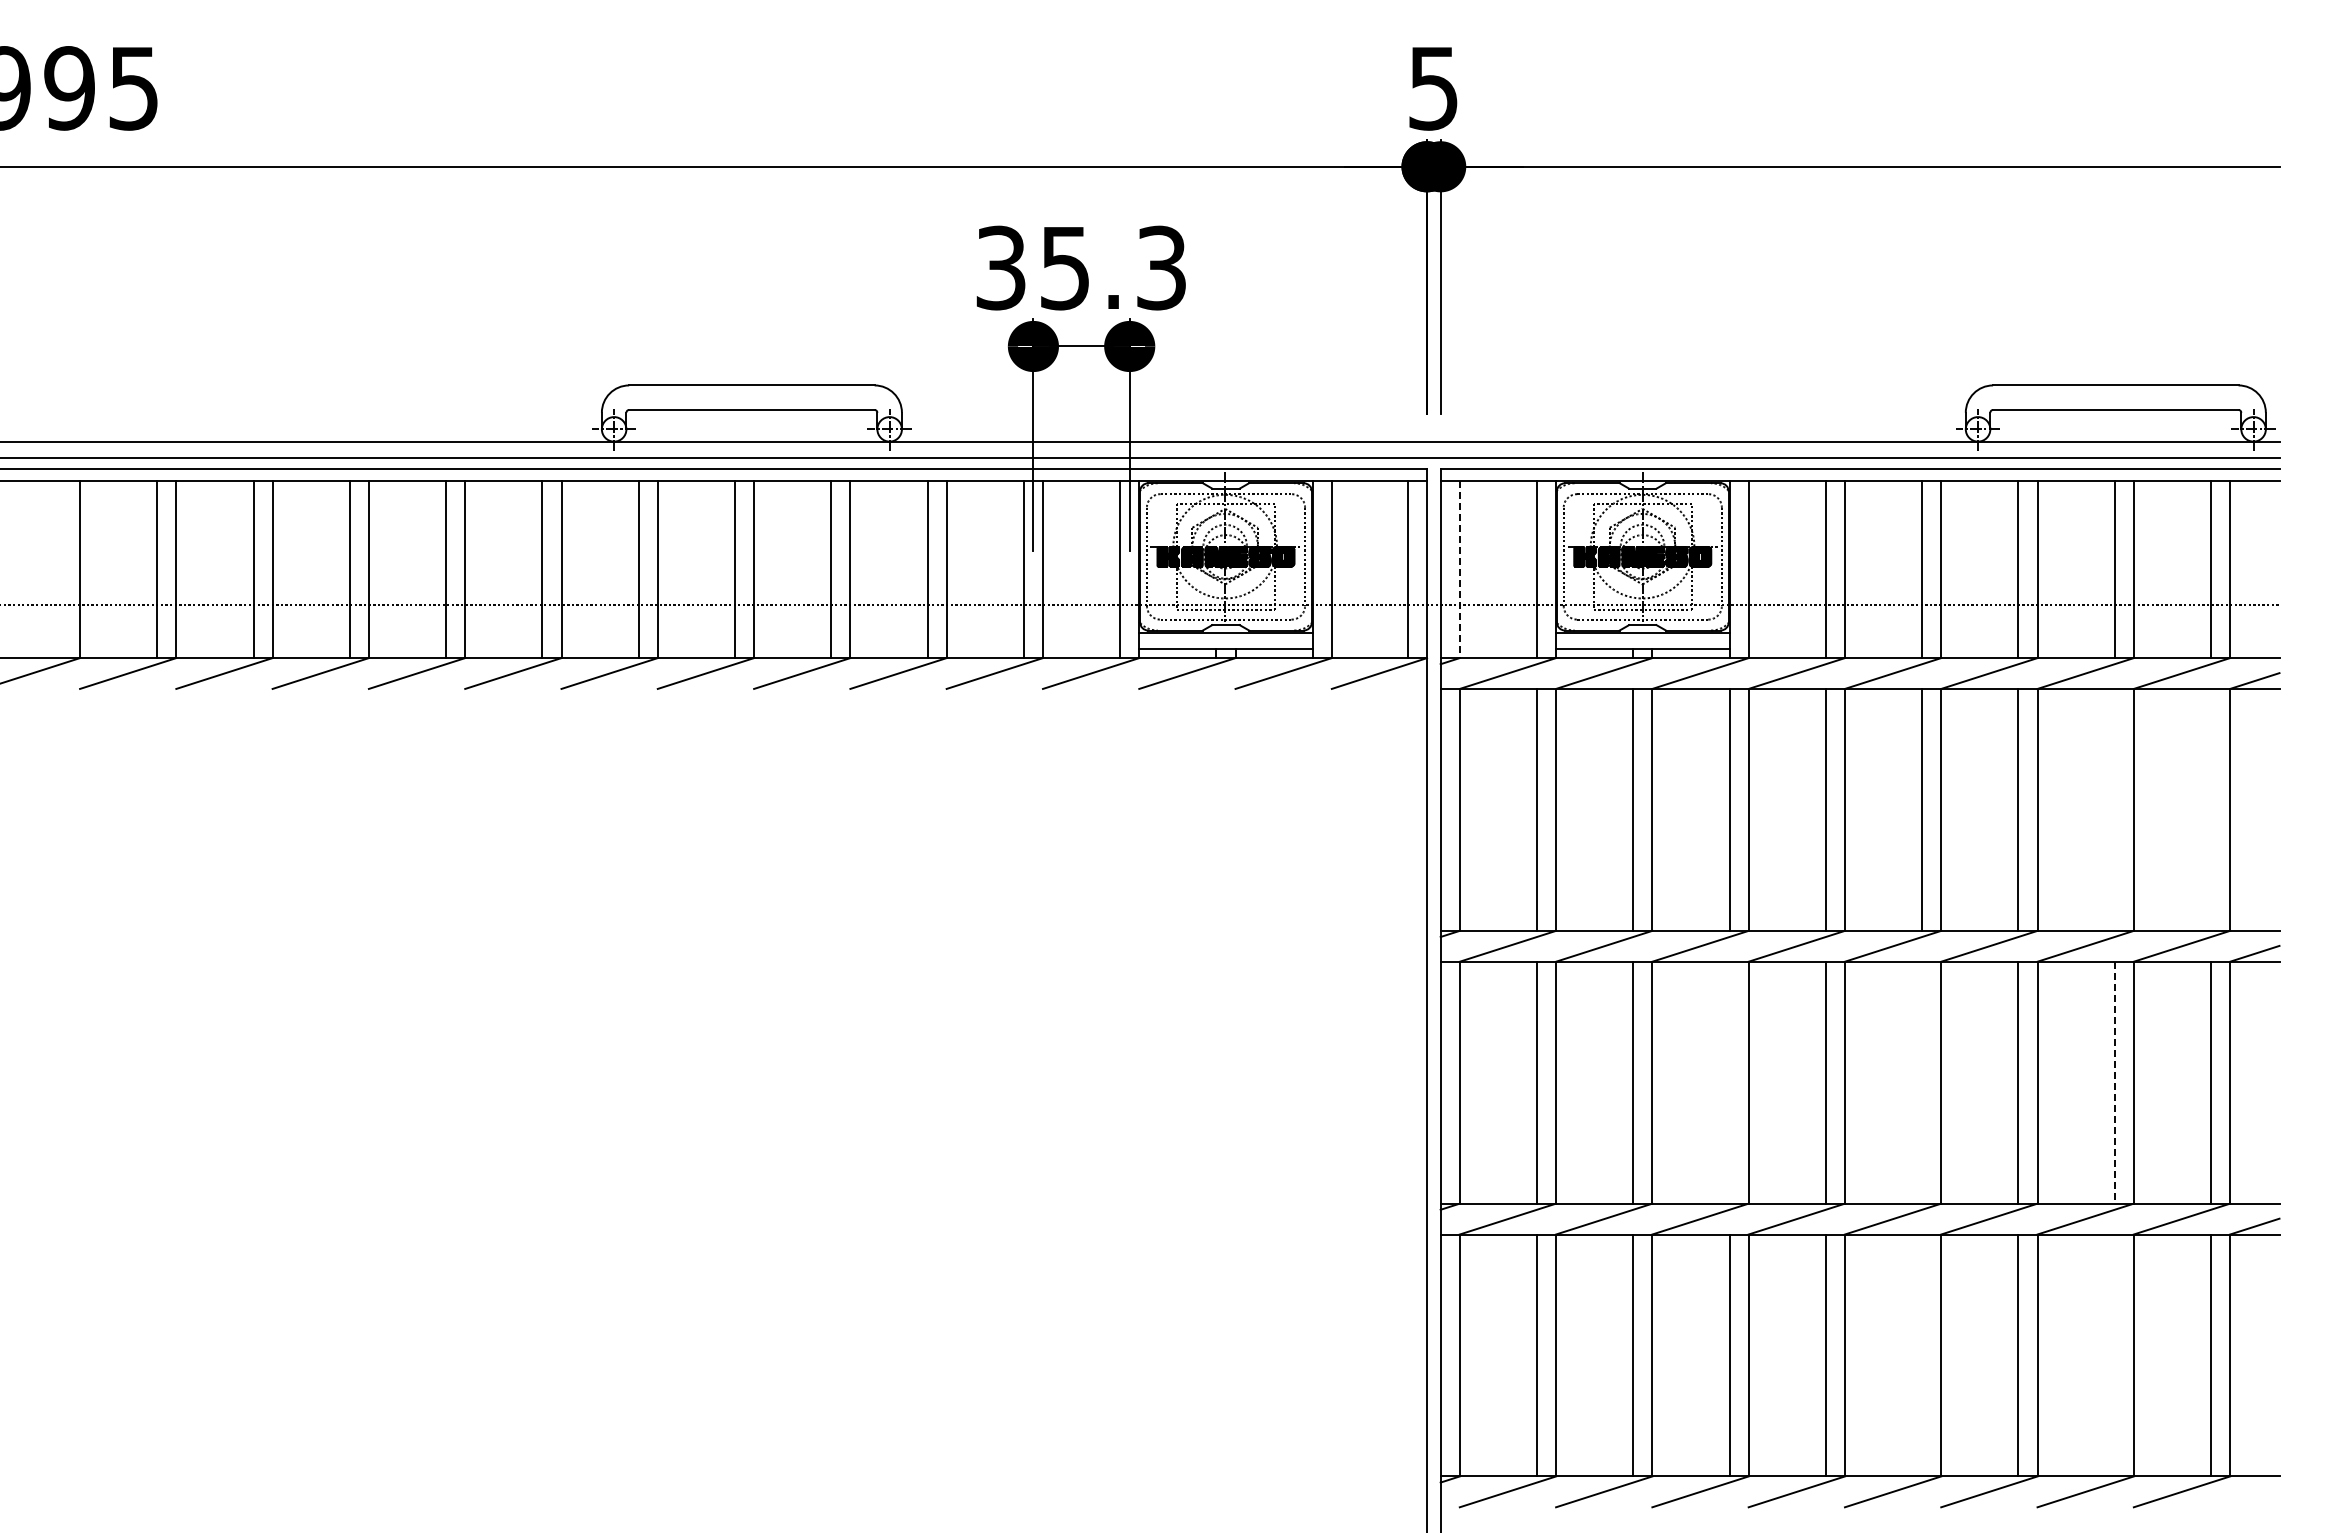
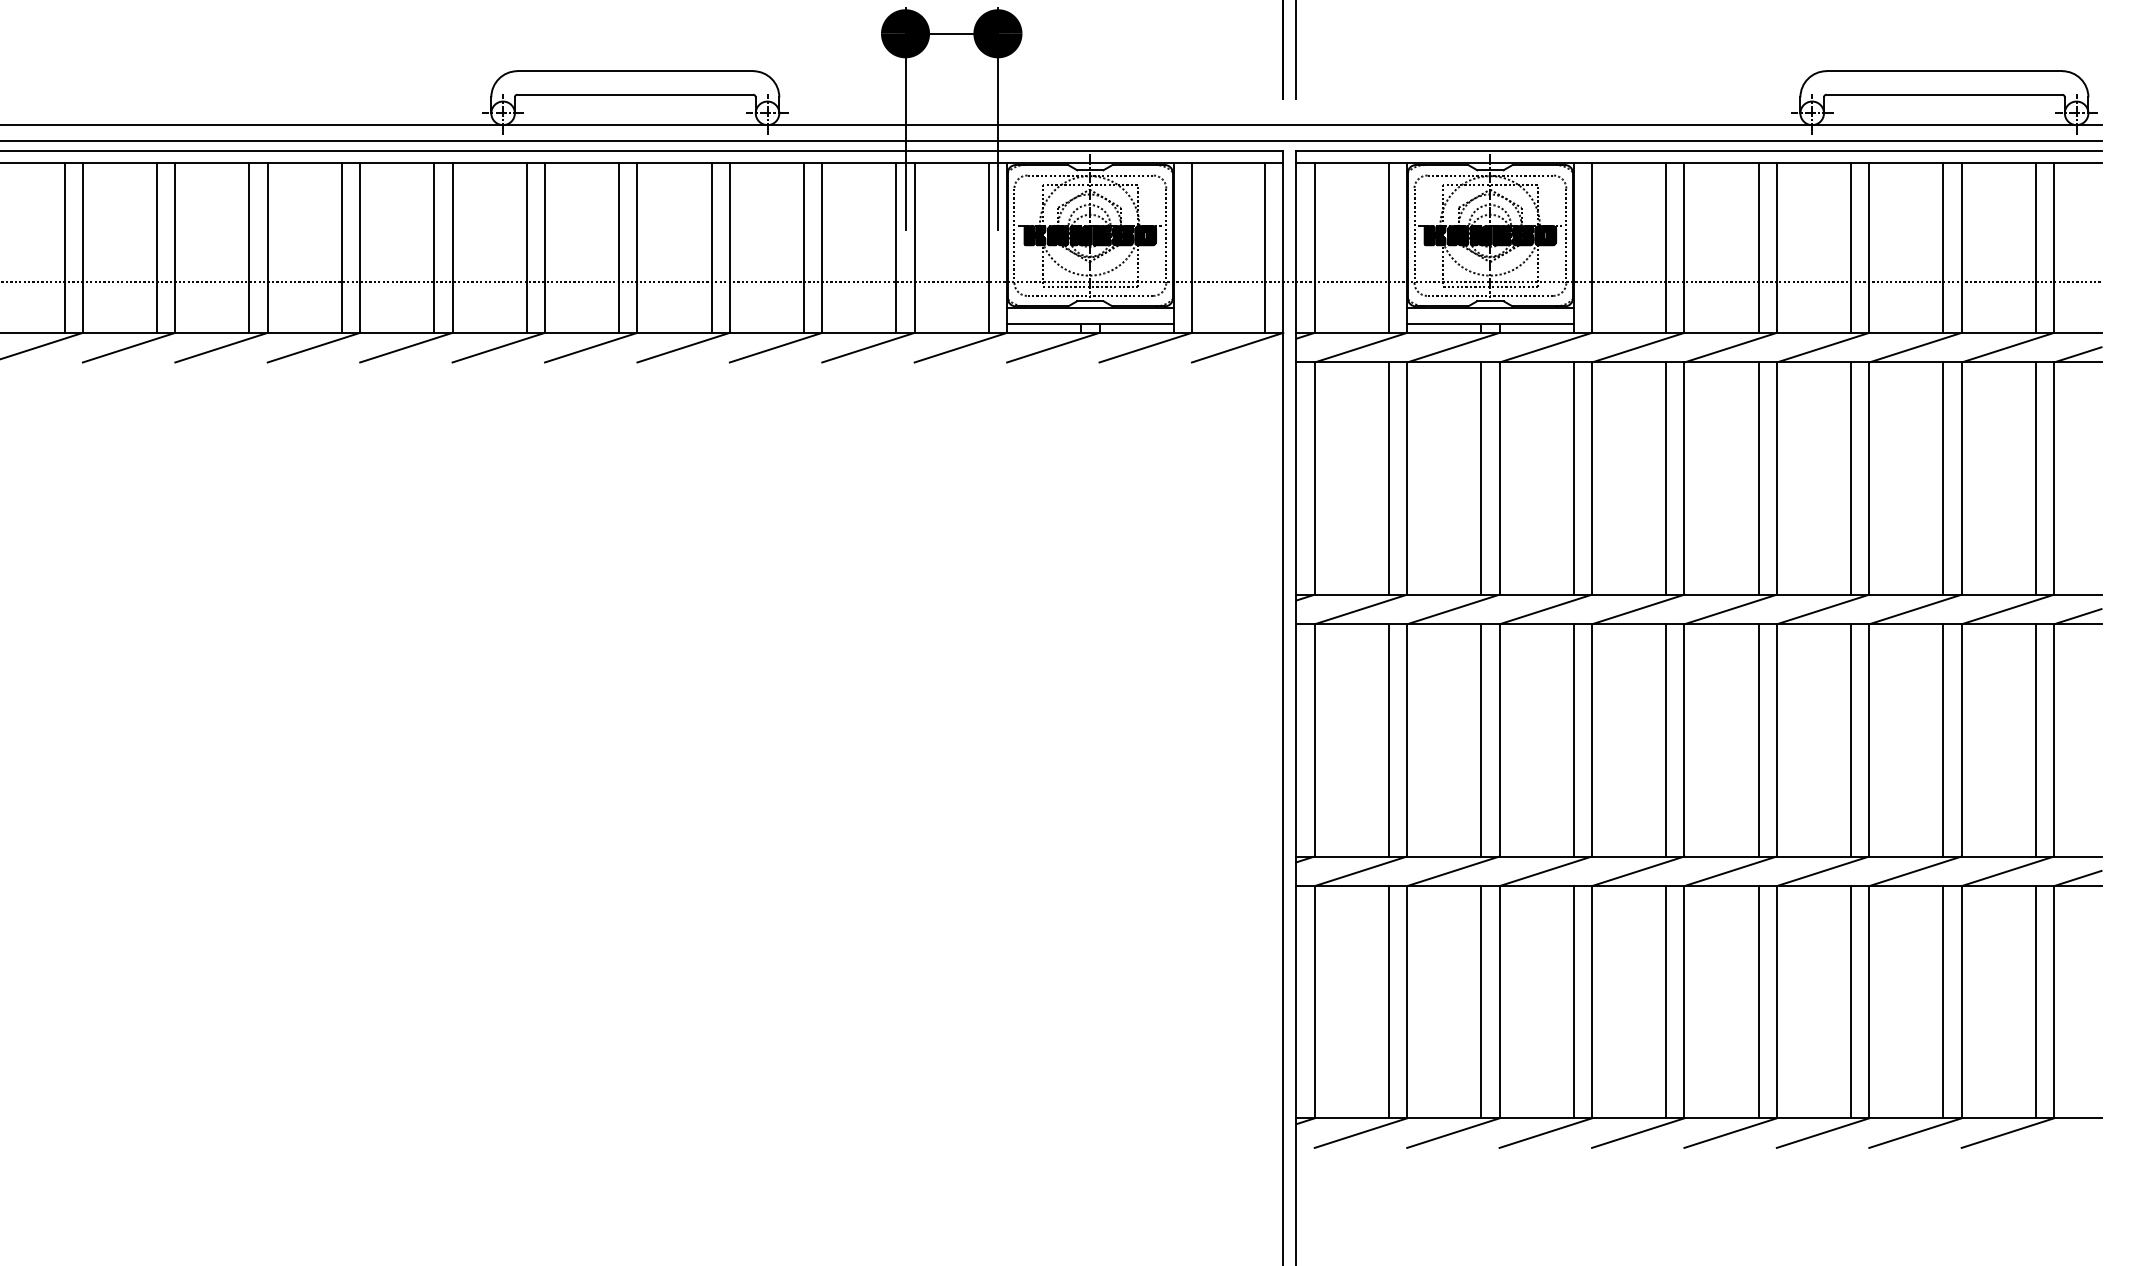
line: (1459, 570) -> (1314, 248), dashed -> solid
line: (2114, 809) -> (1943, 478), added
line: (2211, 809) -> (2036, 478), added
line: (1729, 1082) -> (1573, 740), added
line: (1922, 1082) -> (1758, 740), added
line: (2114, 1082) -> (1943, 740), dashed -> solid
line: (1922, 1355) -> (1758, 1002), added
line: (2114, 1355) -> (1943, 1002), added

